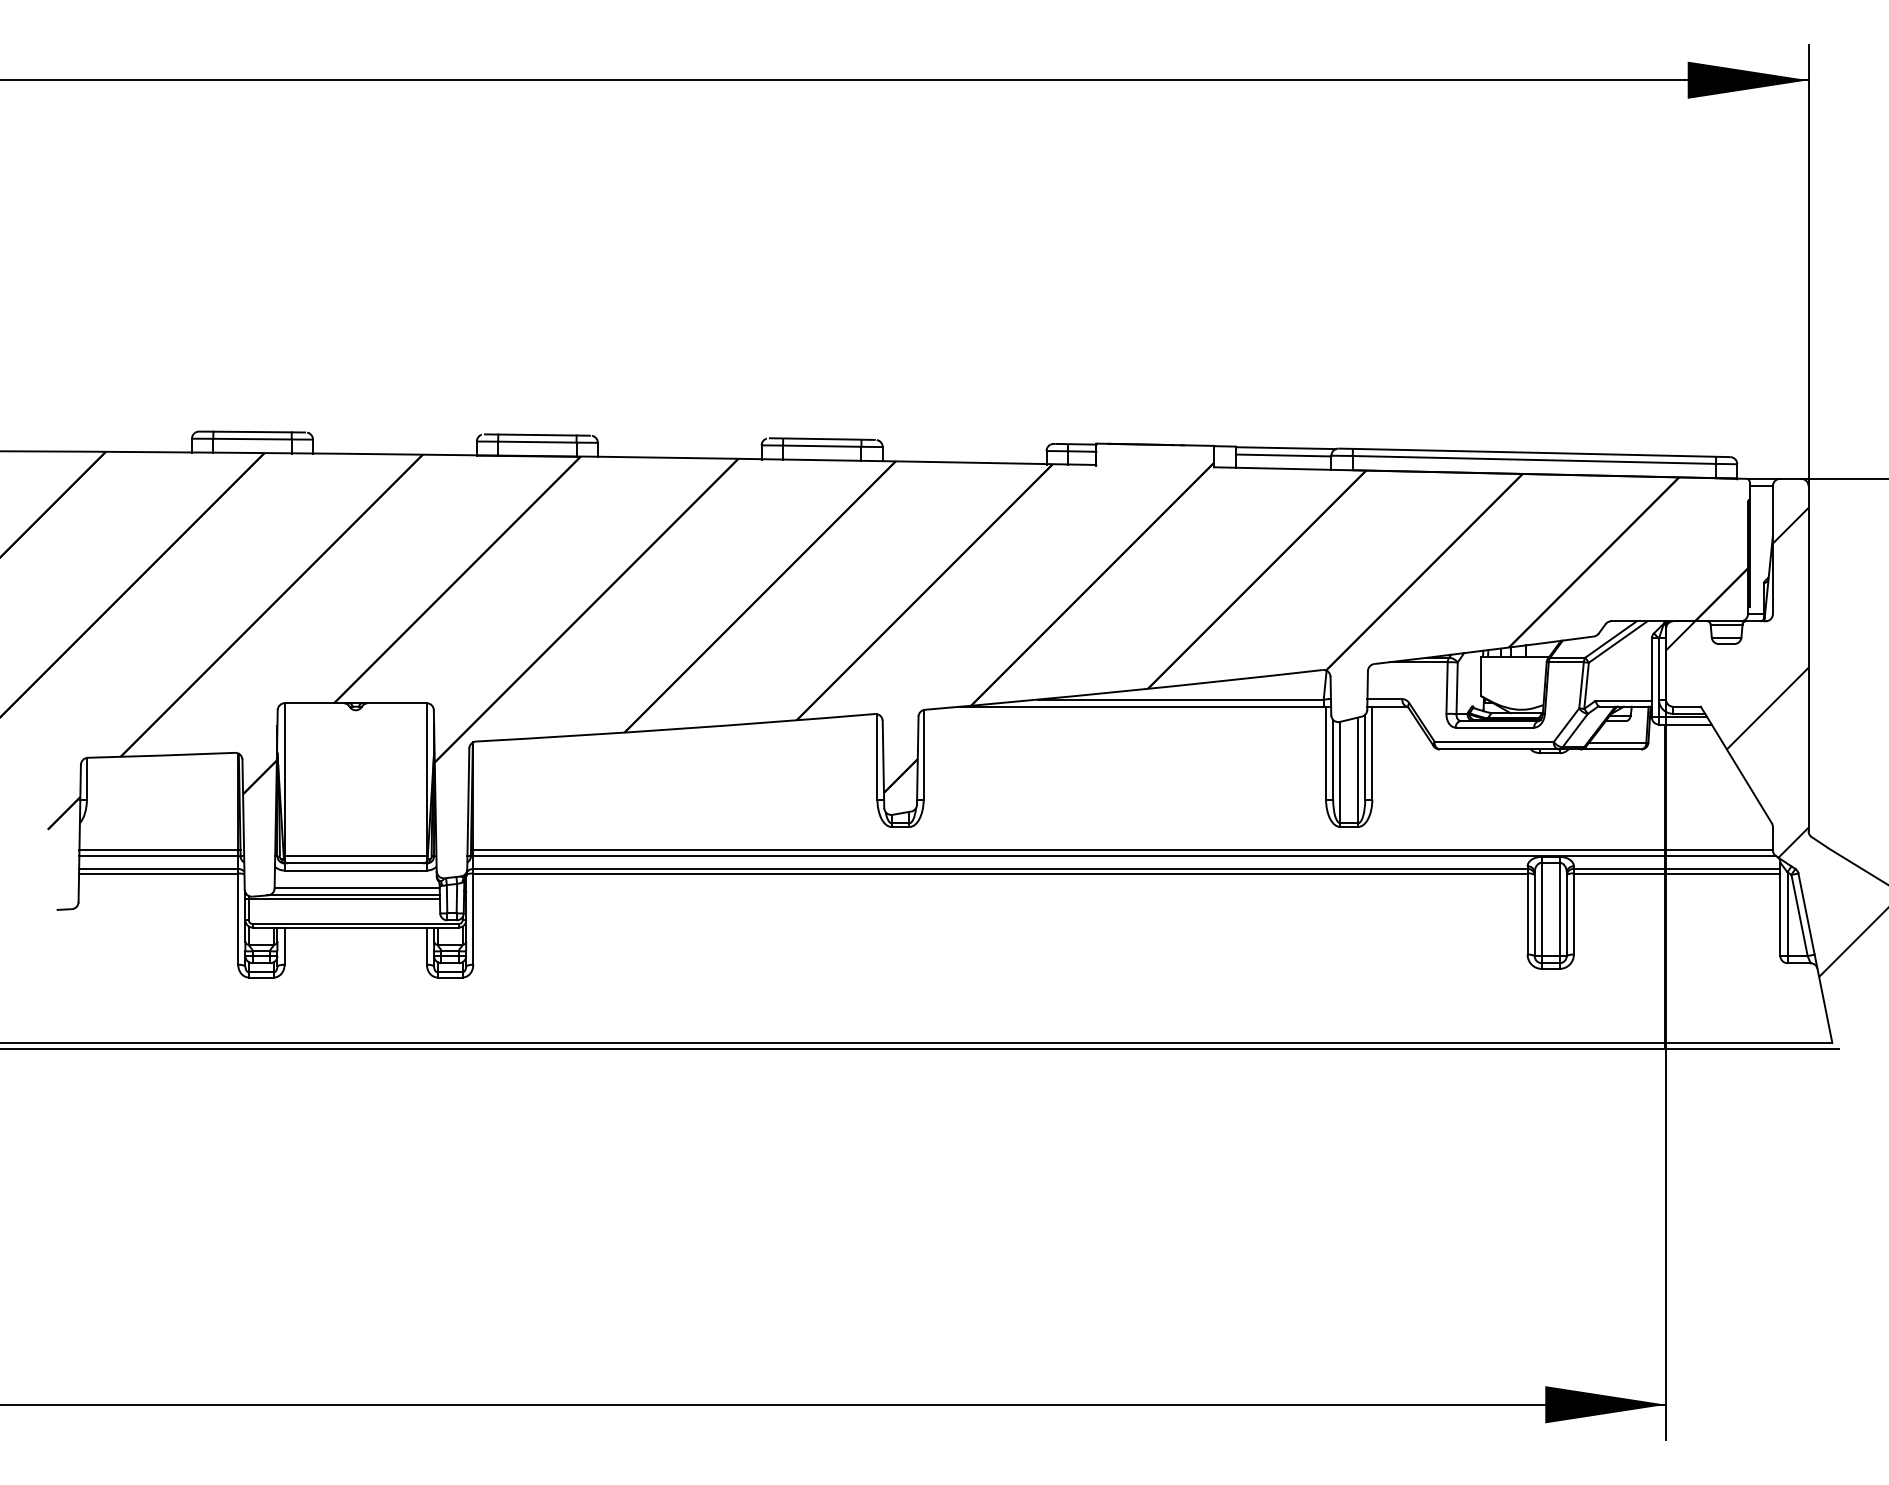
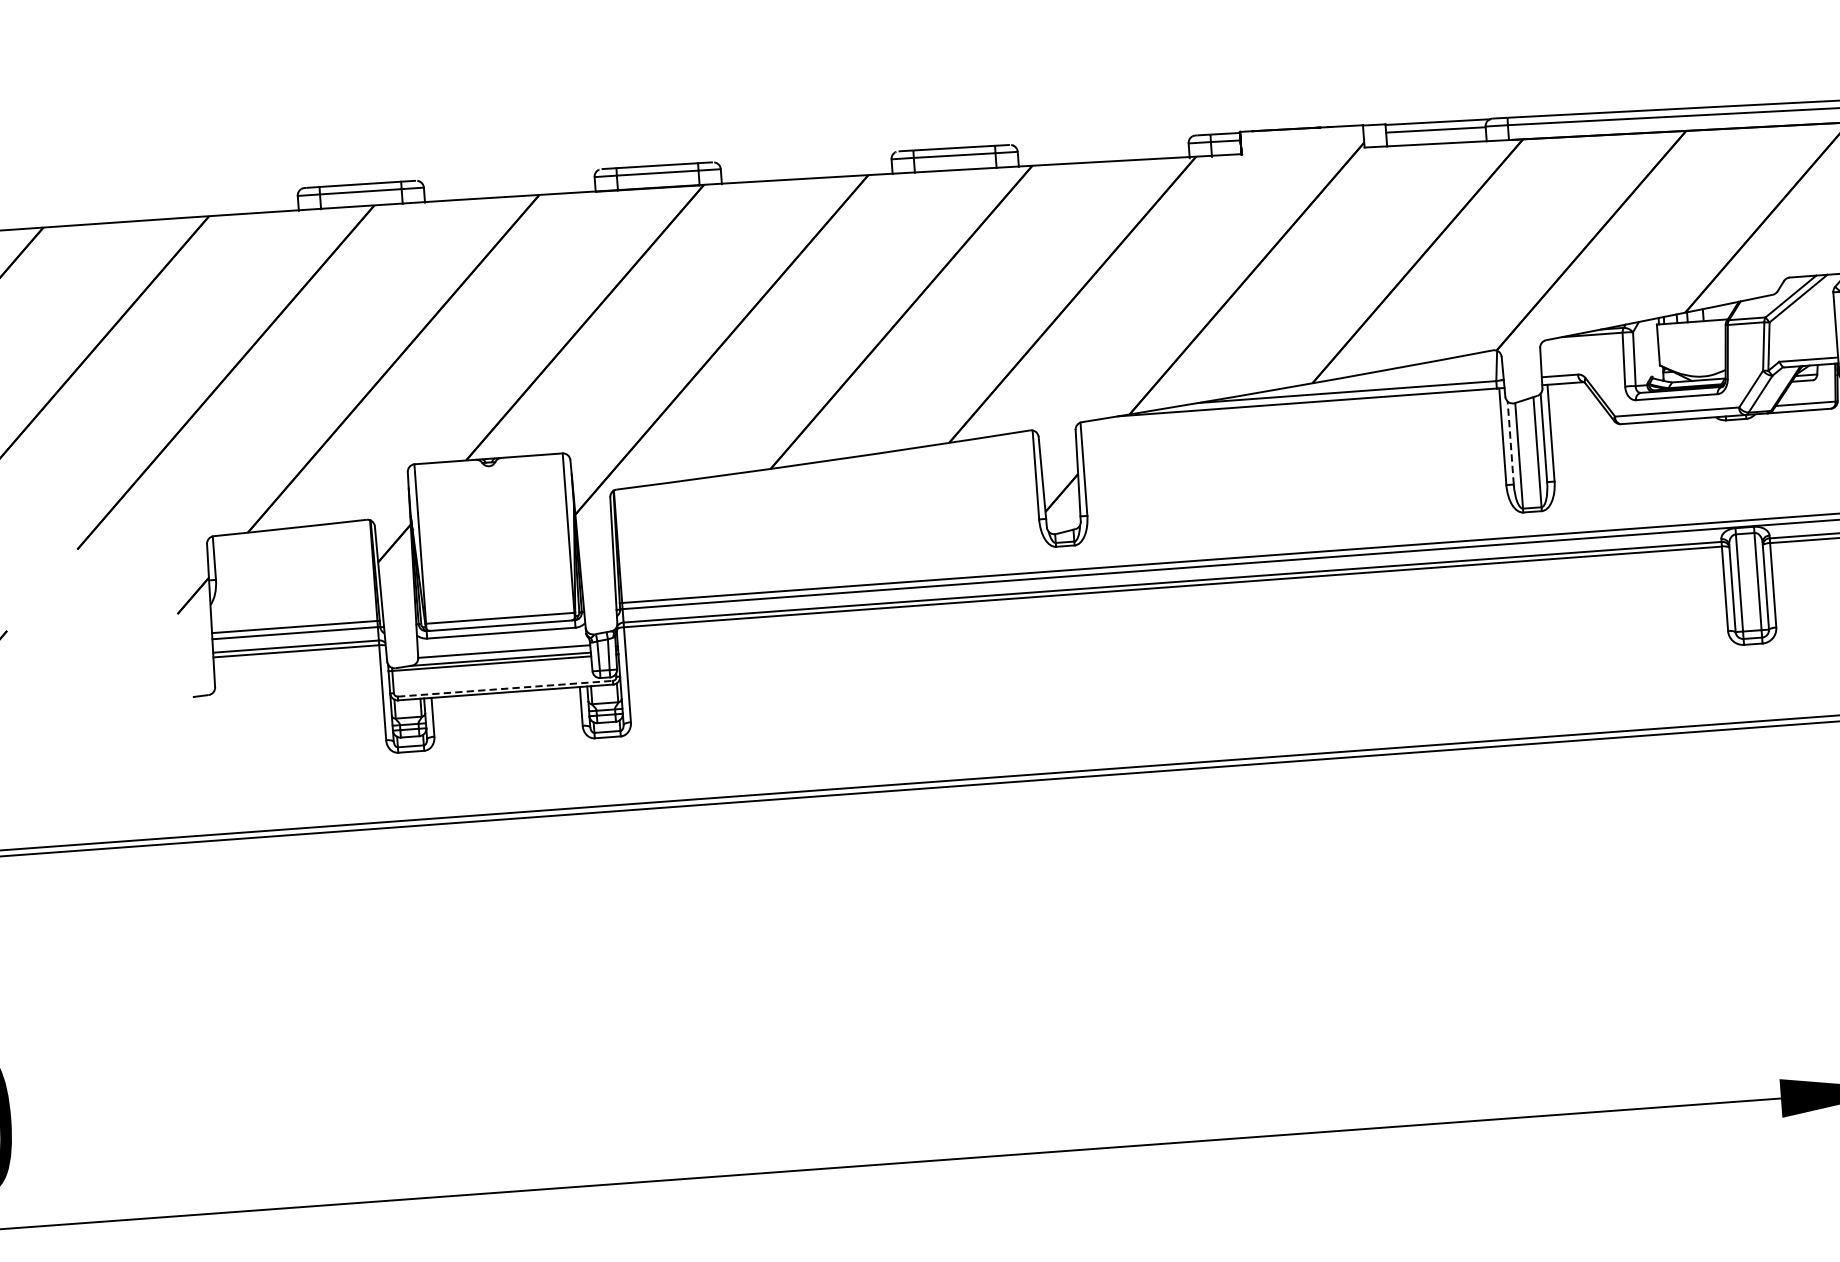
line: (1333, 759) -> (1511, 442), solid -> dashed
line: (356, 923) -> (506, 688), solid -> dashed

